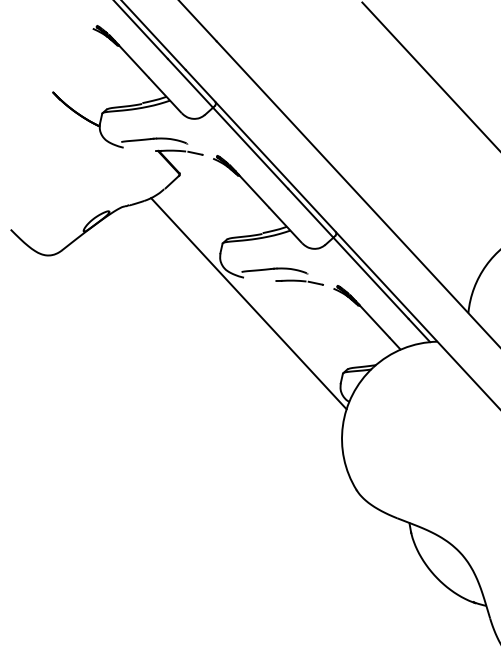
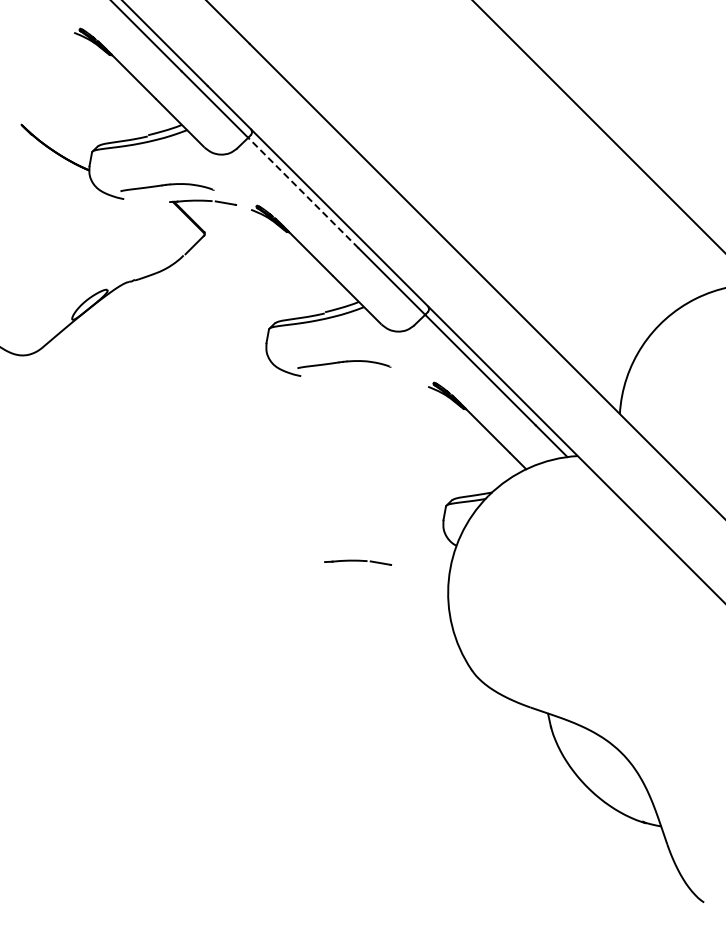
line: (250, 147) -> (303, 192), solid -> dashed
part: (300, 282) -> (358, 562), moved
line: (248, 303) -> (309, 412), removed

